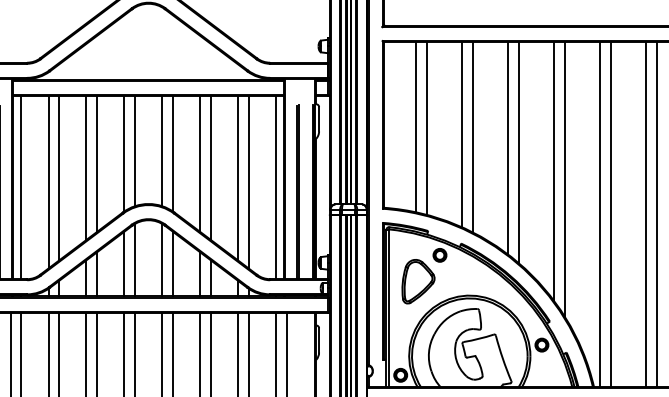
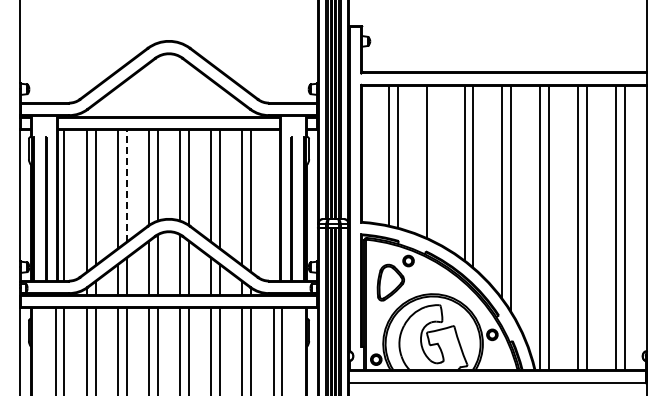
line: (472, 136) -> (435, 163), removed
line: (96, 163) -> (126, 185), solid -> dashed
line: (275, 187) -> (273, 205), removed

